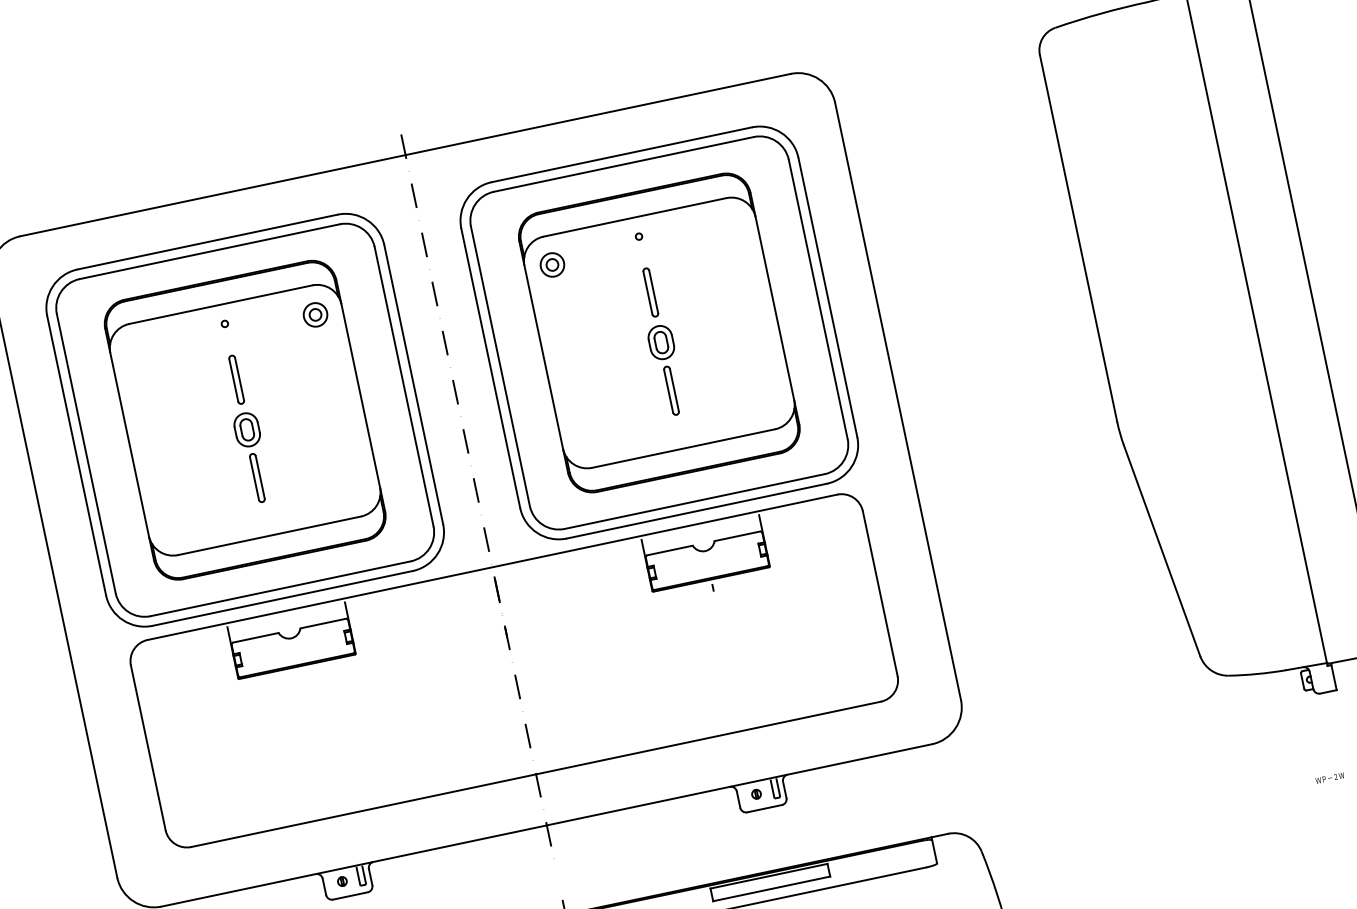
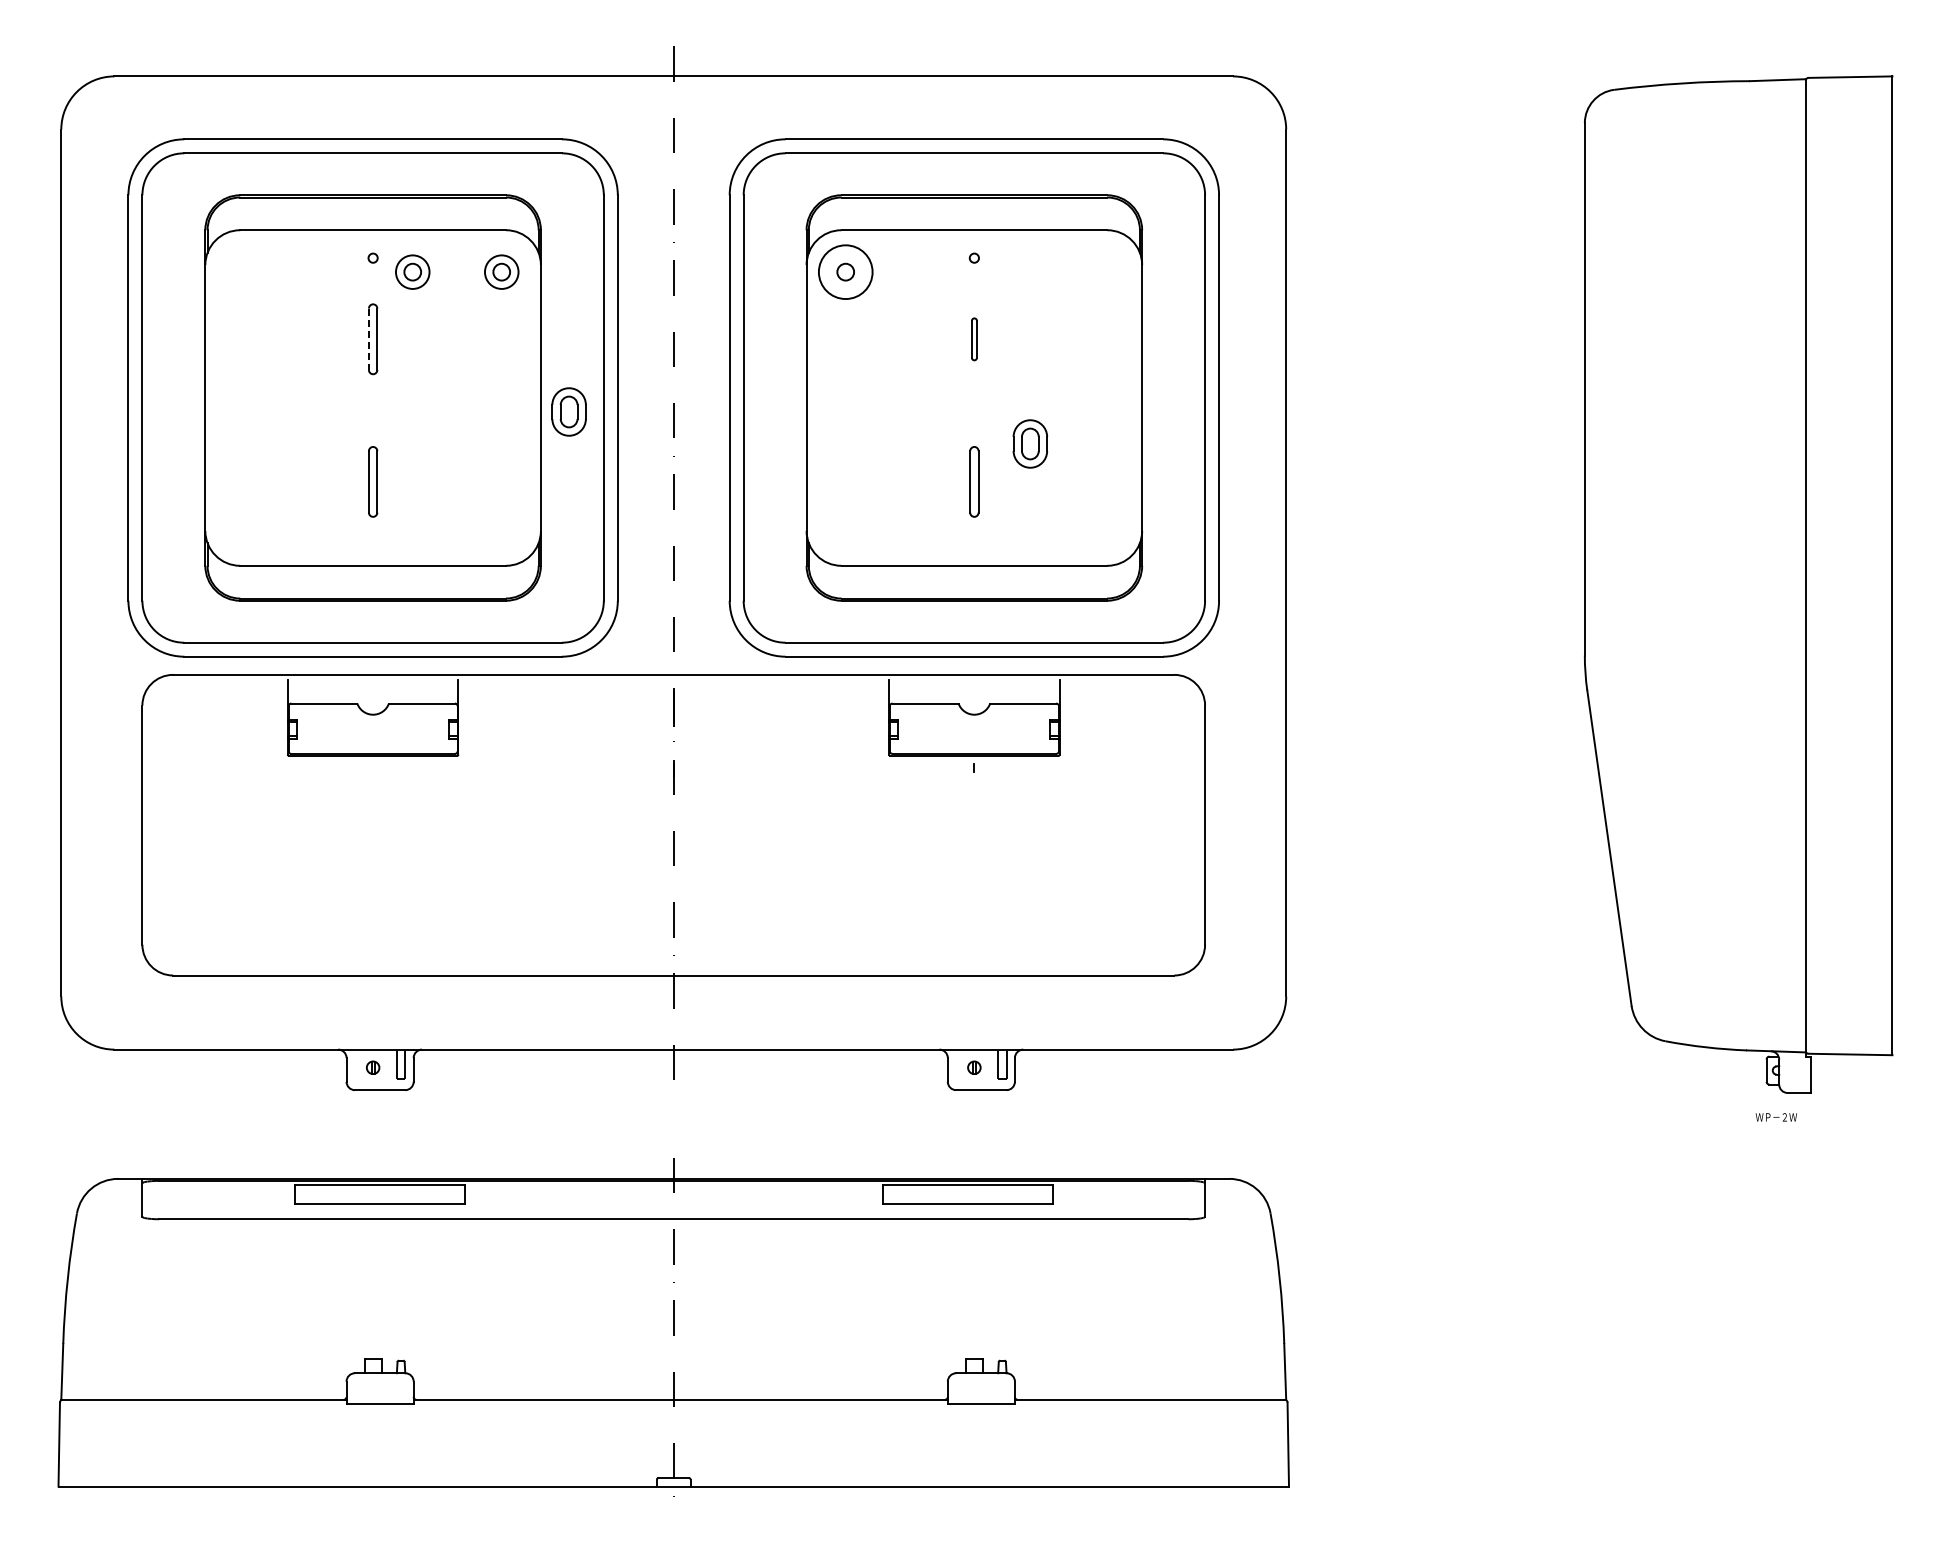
circle: (552, 264) -> (845, 271), size x1.6
part: (650, 292) -> (974, 339), size x0.6
part: (253, 327) -> (412, 271), added
part: (660, 342) -> (1029, 443), moved
line: (233, 380) -> (368, 339), solid -> dashed
part: (246, 429) -> (568, 411), moved
text: (1329, 778) -> (1775, 1117), moved

